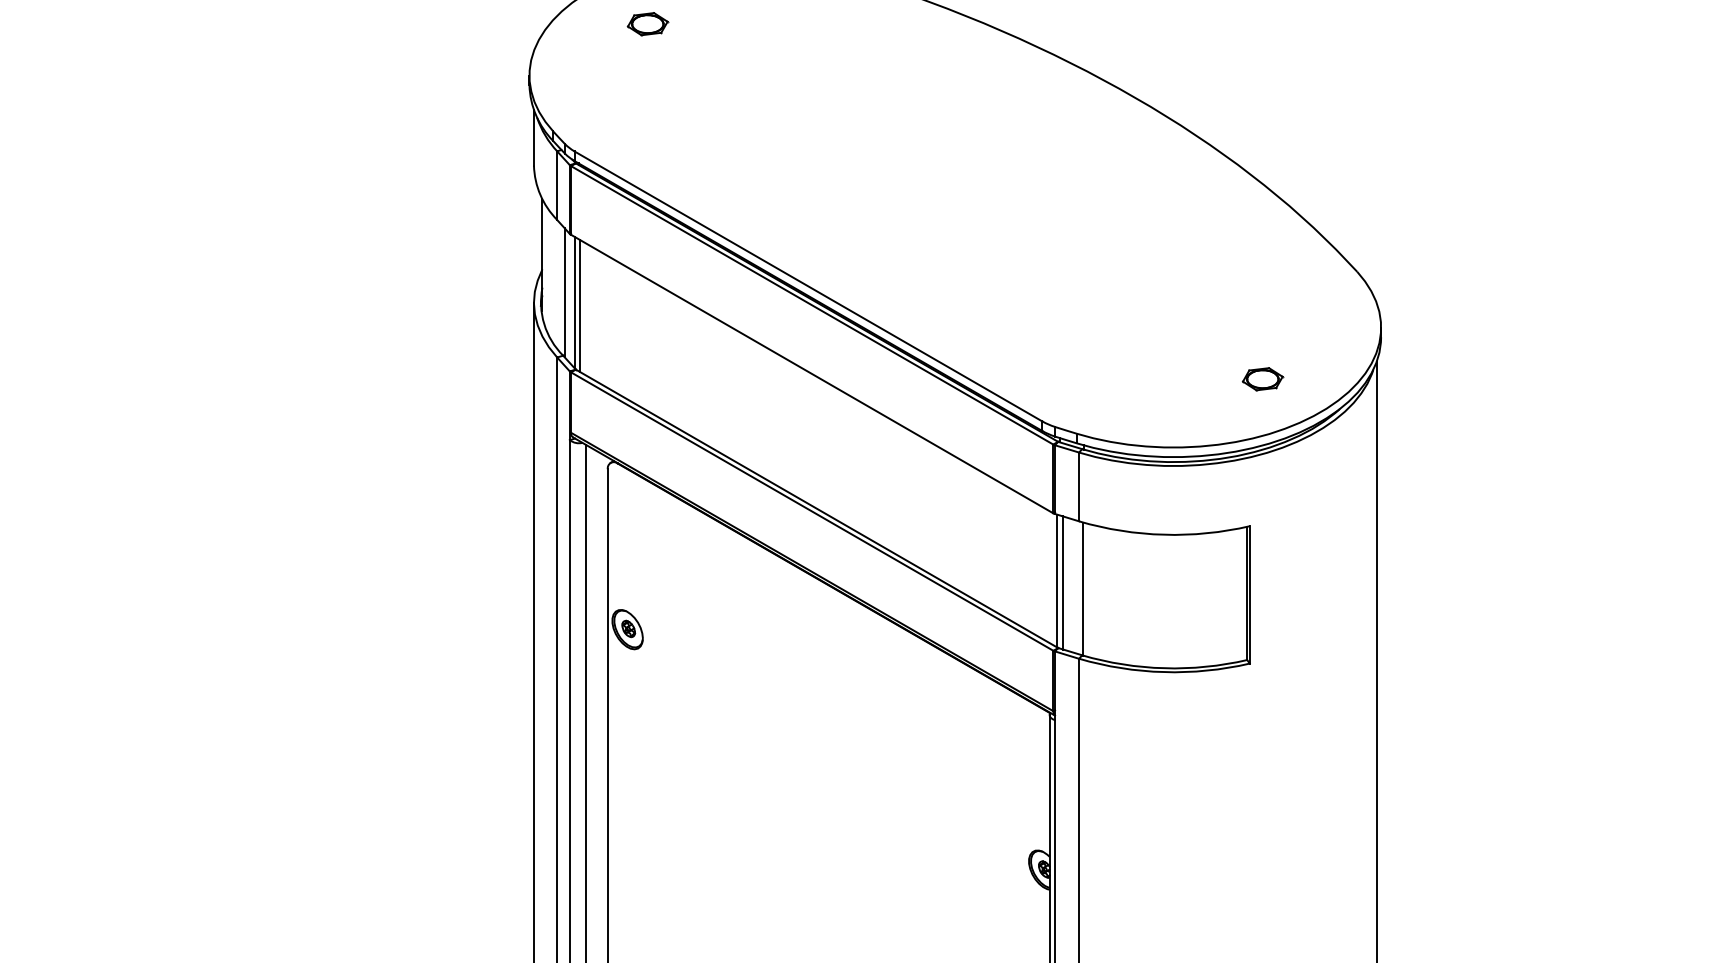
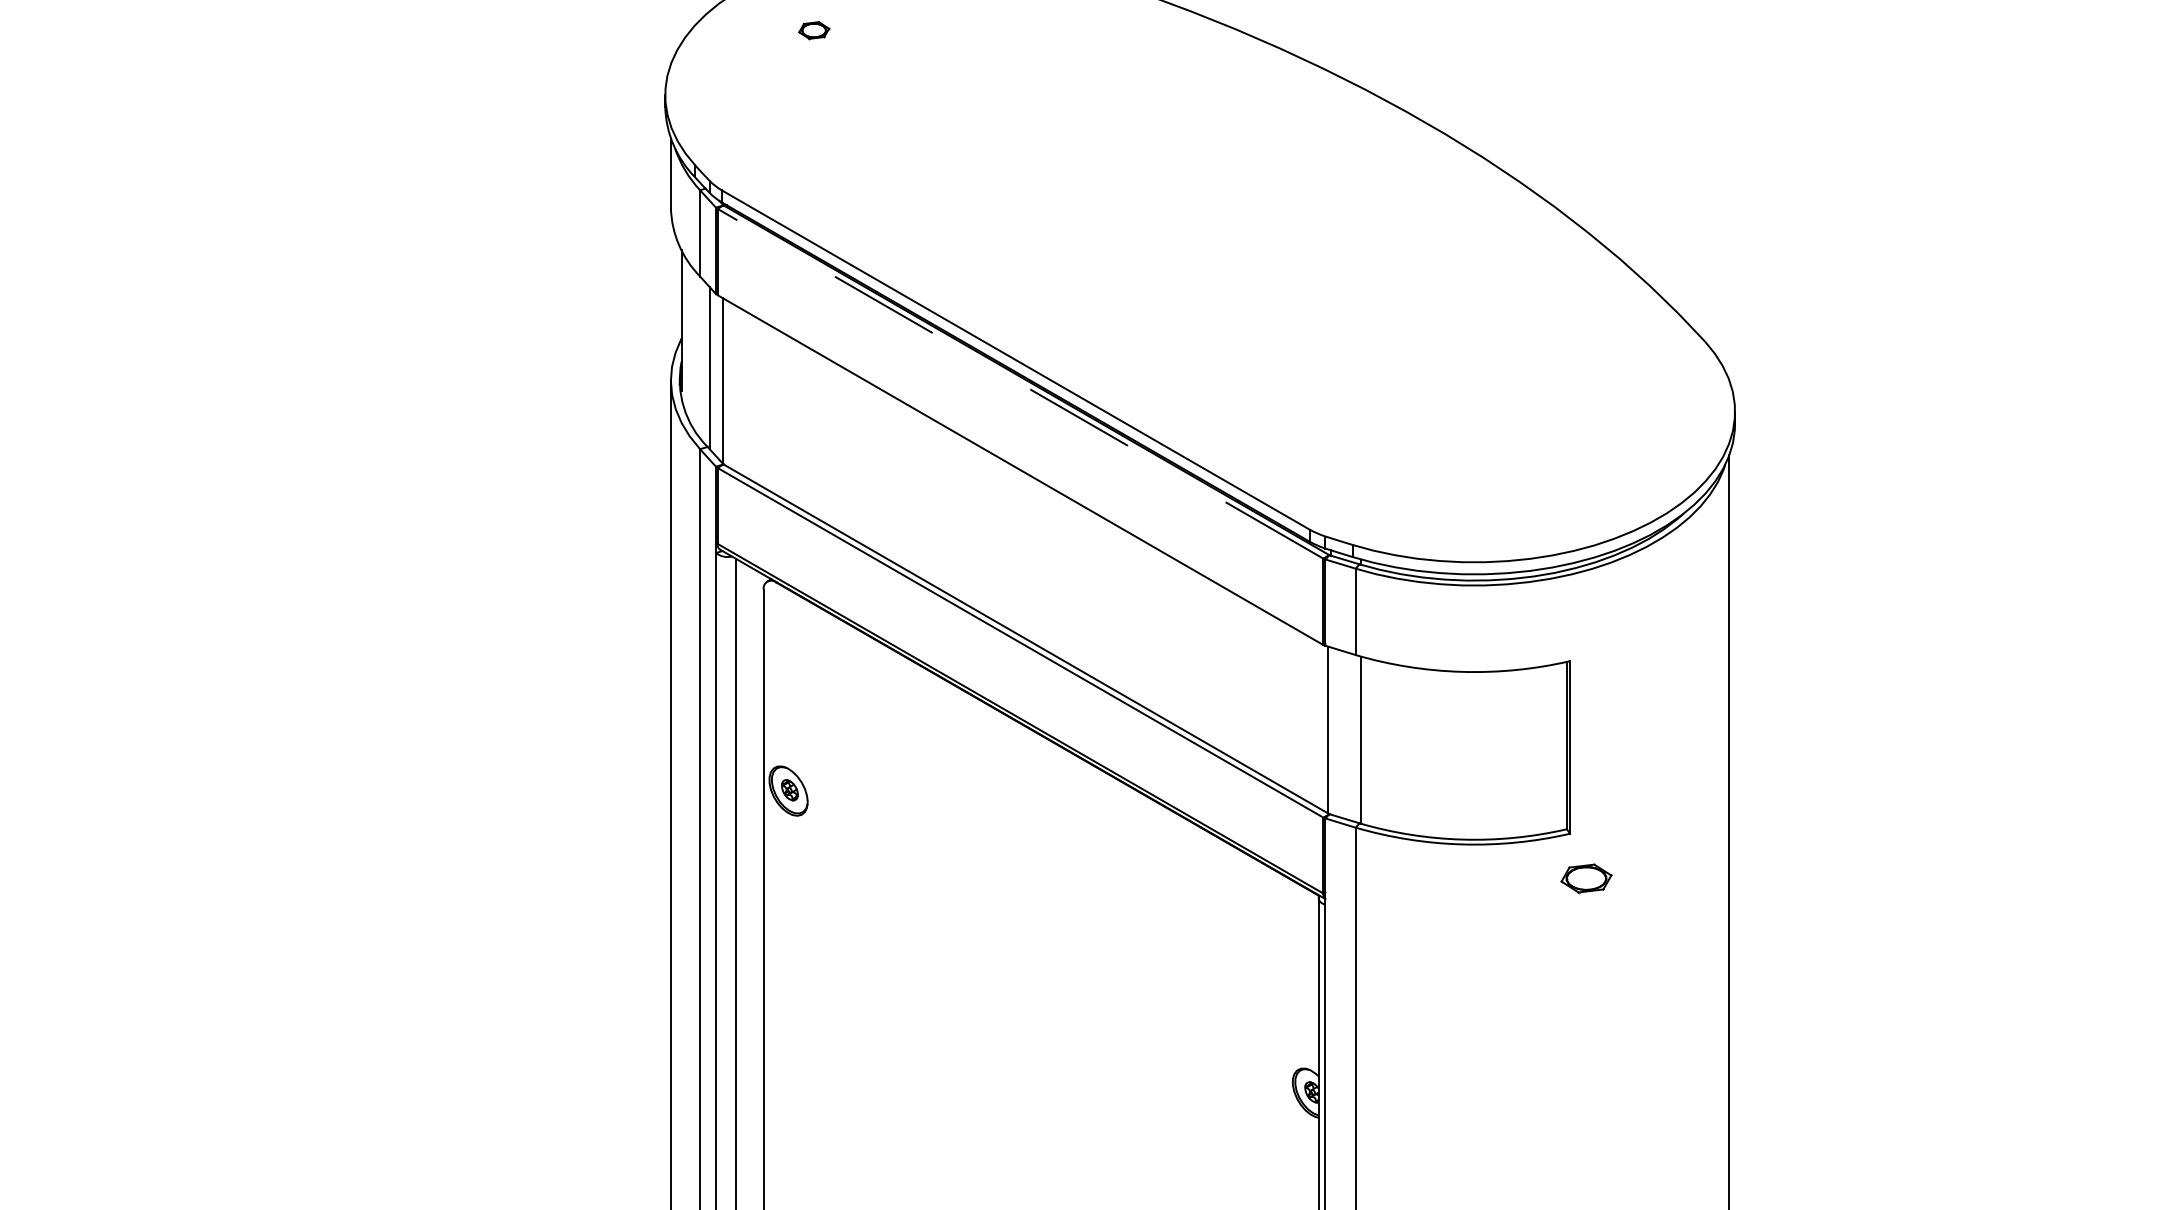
part: (648, 24) -> (814, 30), size x0.6
line: (579, 305) -> (728, 384), removed
line: (812, 305) -> (1020, 383), solid -> dashed
part: (1262, 379) -> (1586, 878), moved
line: (1063, 583) -> (1335, 732), removed

